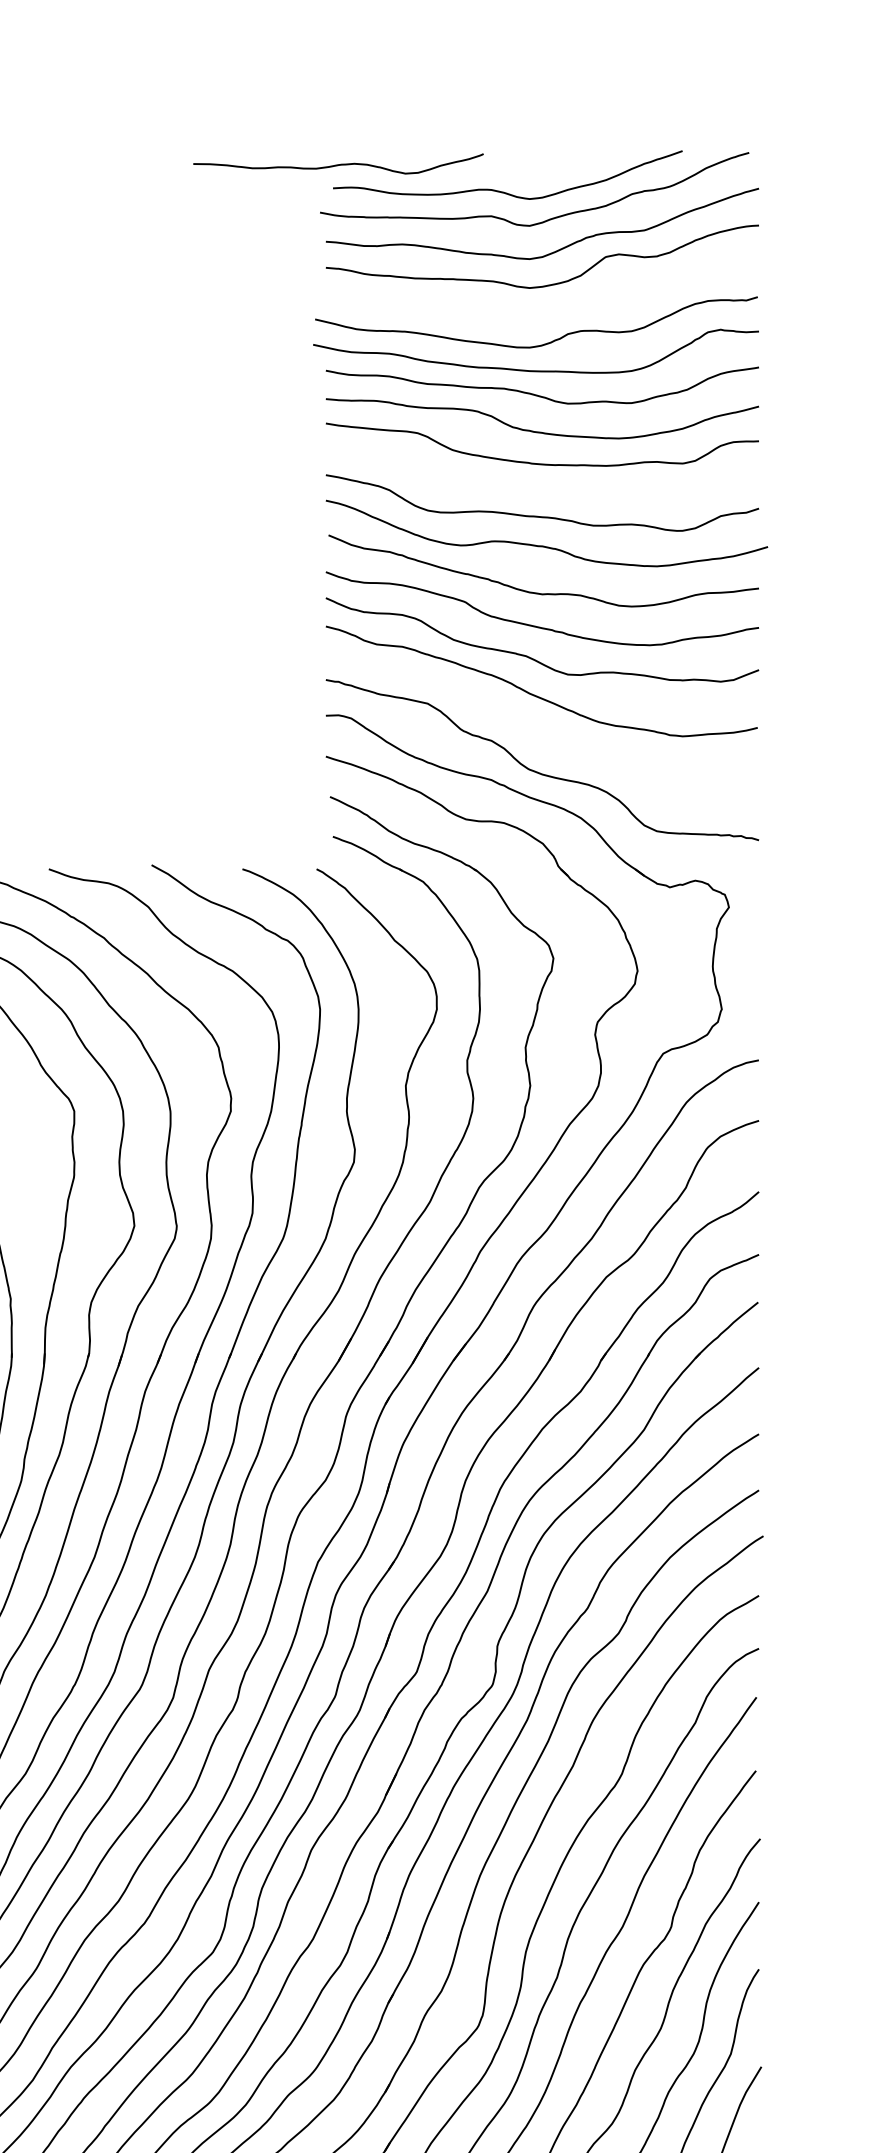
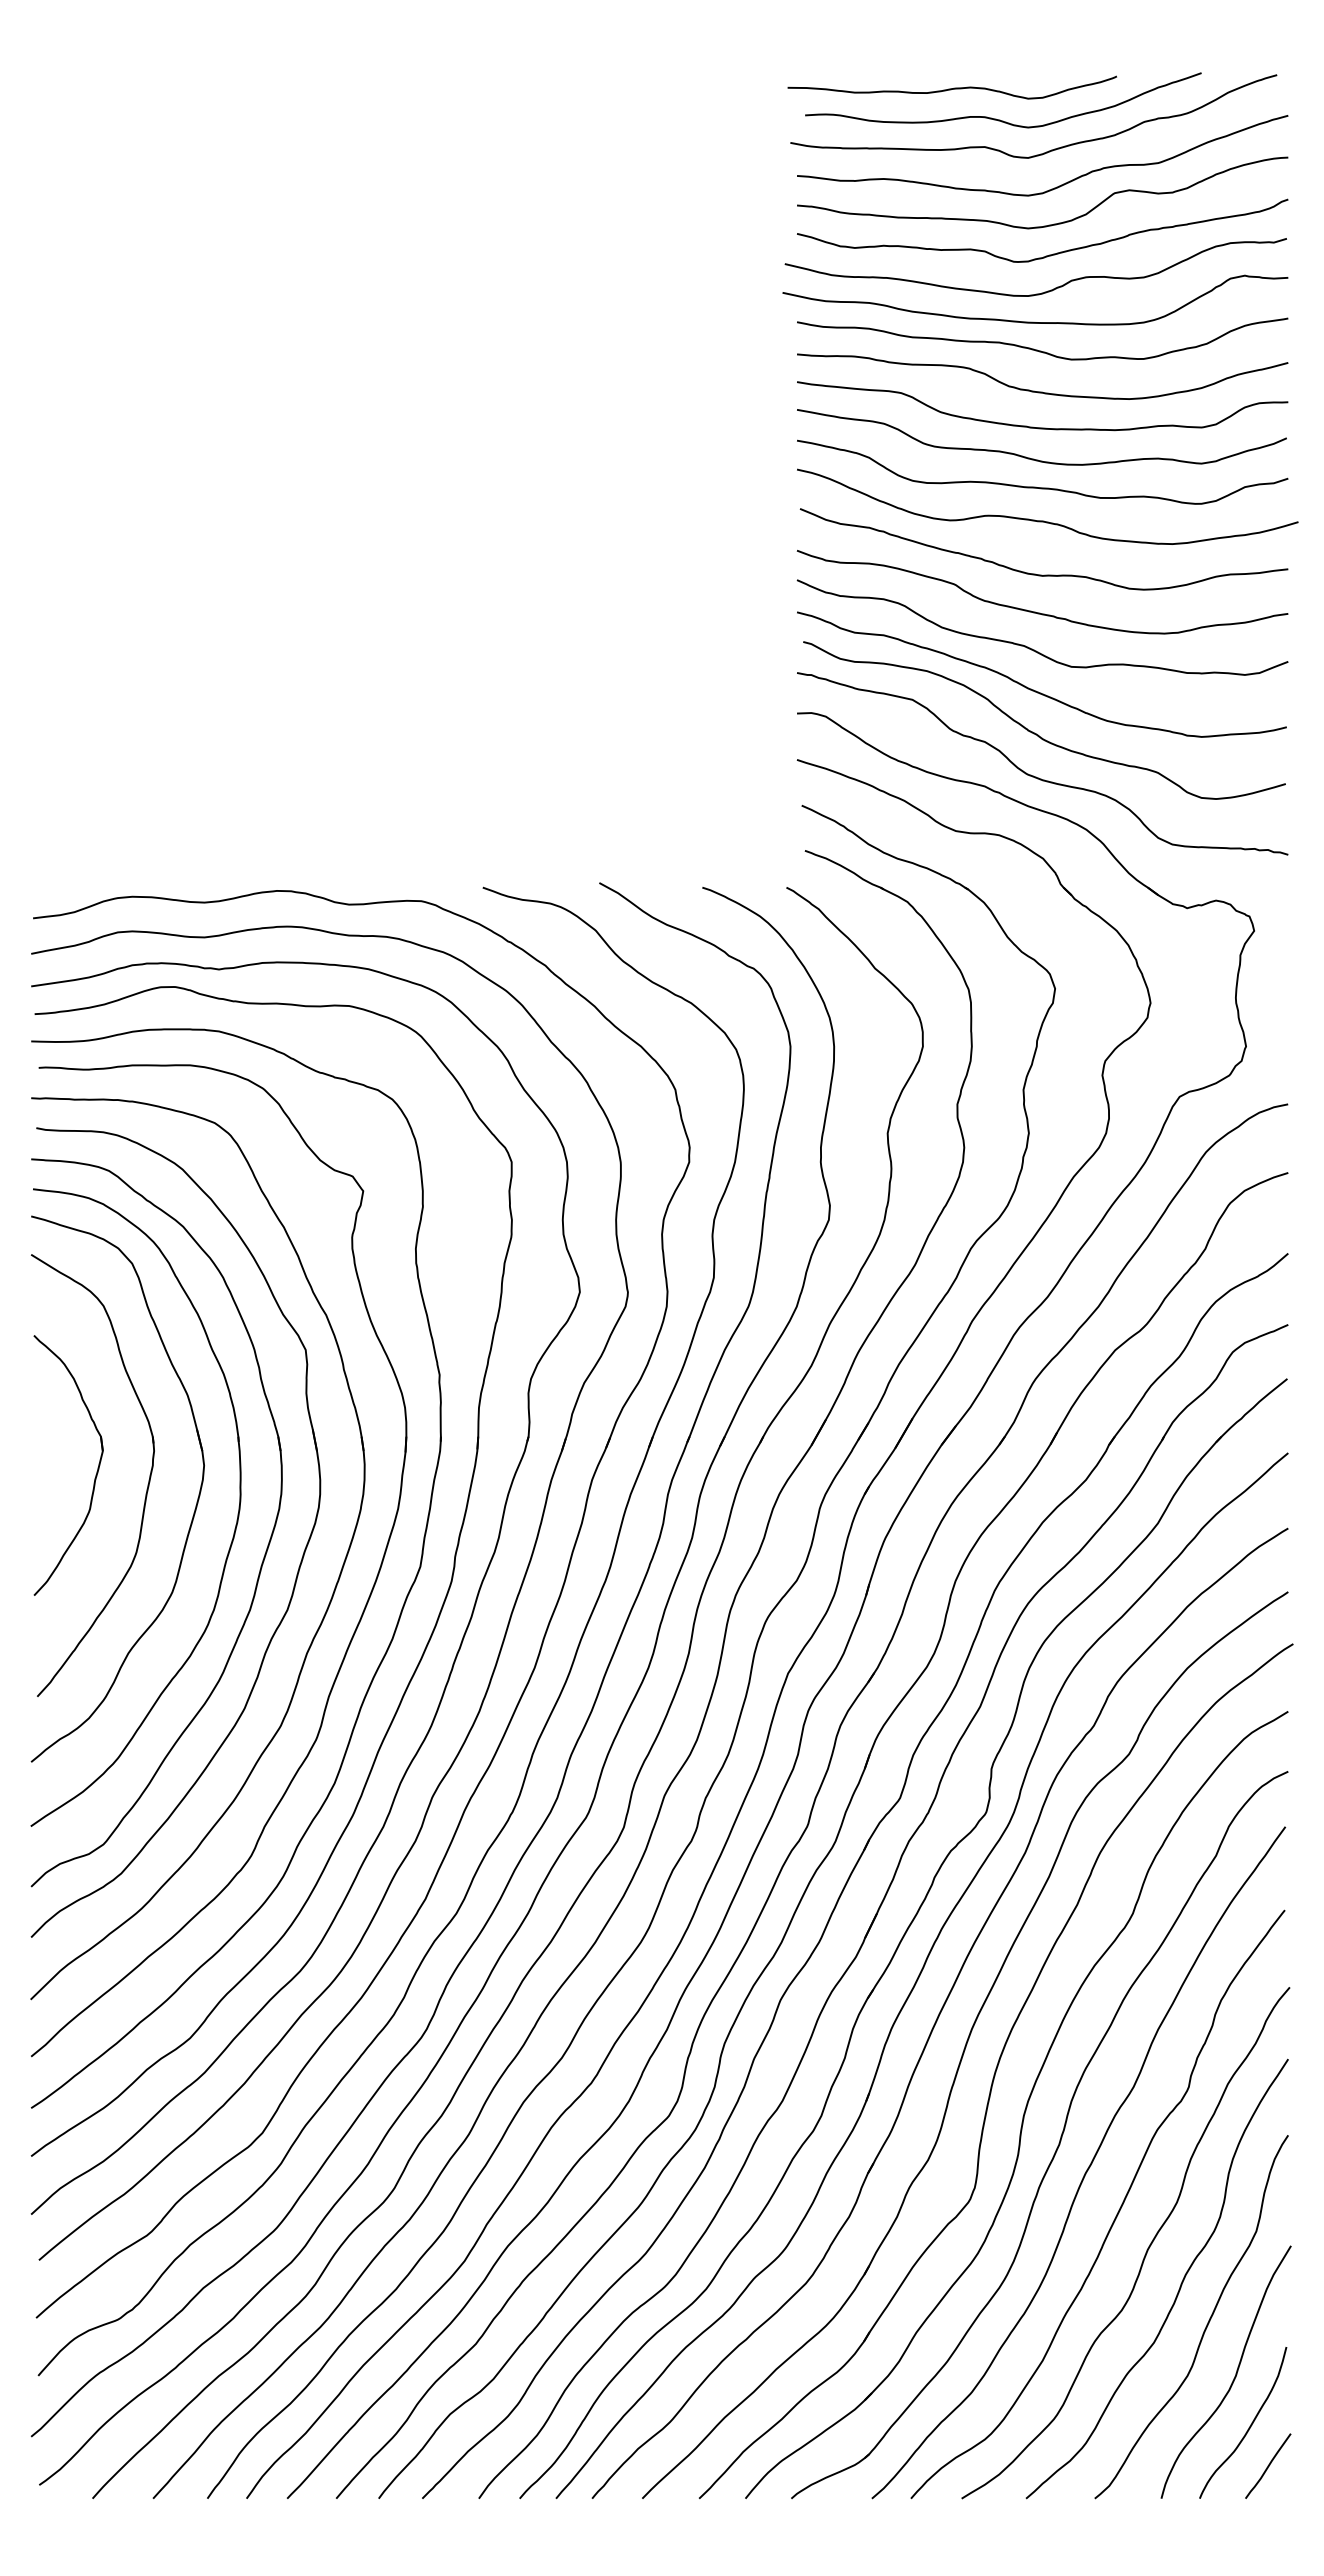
curve: (337, 164) -> (951, 88), moved
curve: (548, 311) -> (1049, 254), added
curve: (538, 491) -> (1038, 459), added
curve: (538, 734) -> (1038, 734), added

